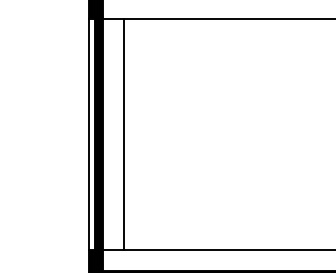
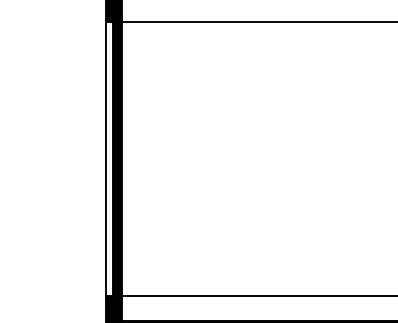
line: (123, 133) -> (146, 158), removed

